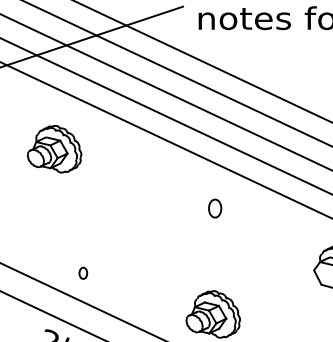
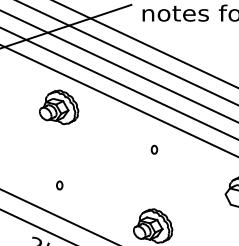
part: (55, 148) -> (59, 106), moved
part: (215, 207) -> (154, 149), size x0.62
part: (83, 273) -> (59, 185), moved

